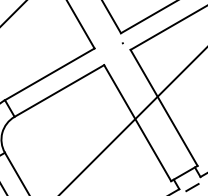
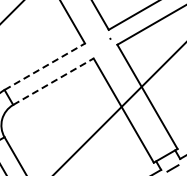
line: (50, 74) -> (45, 66), solid -> dashed
line: (59, 90) -> (53, 81), solid -> dashed

